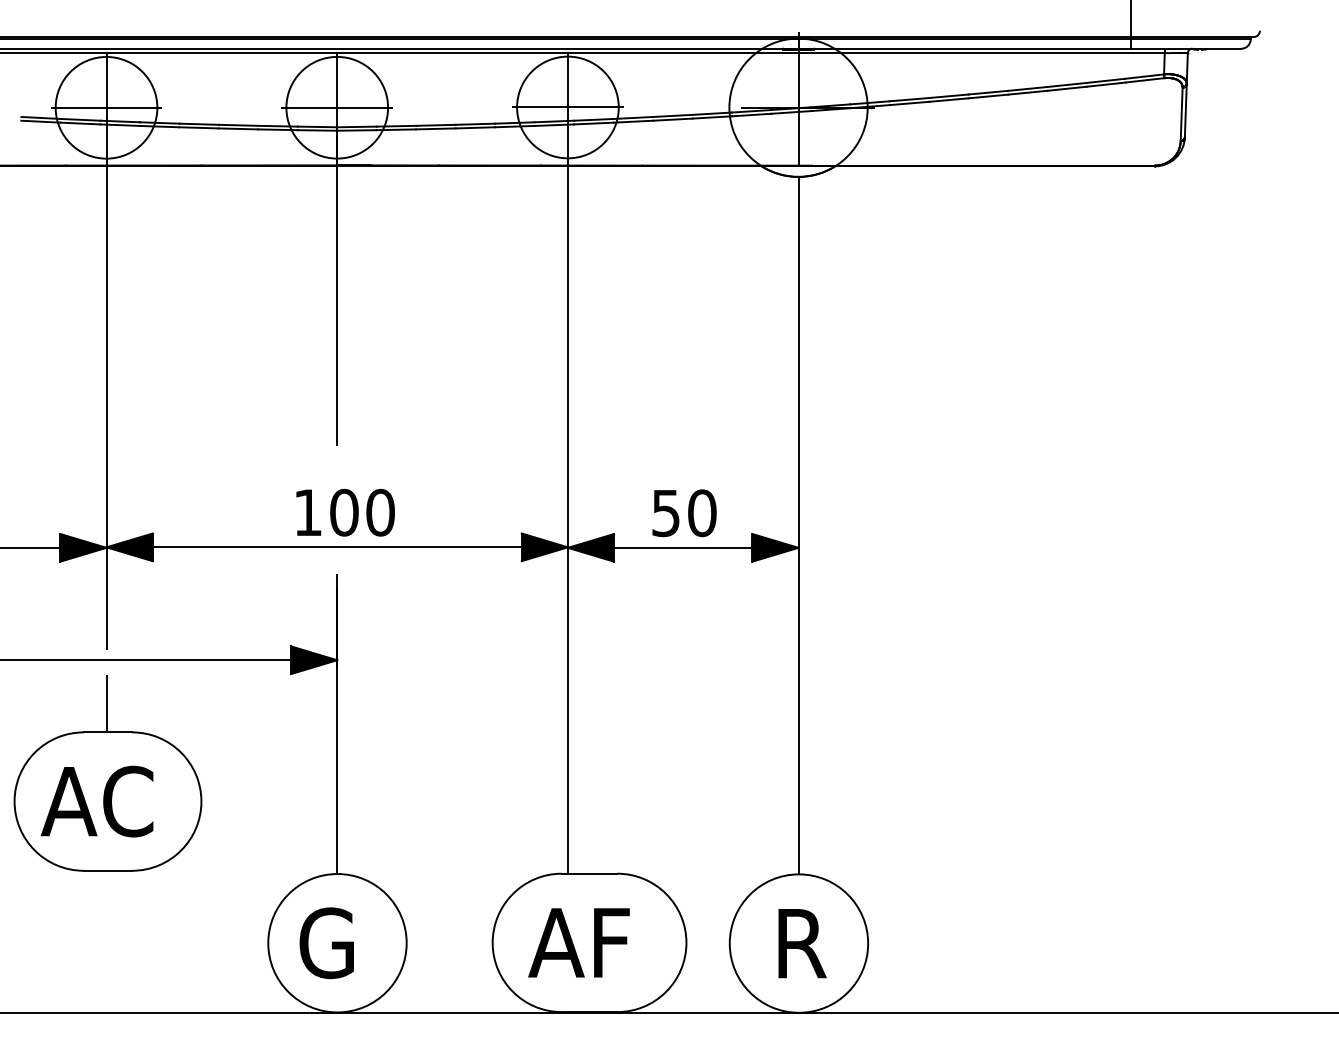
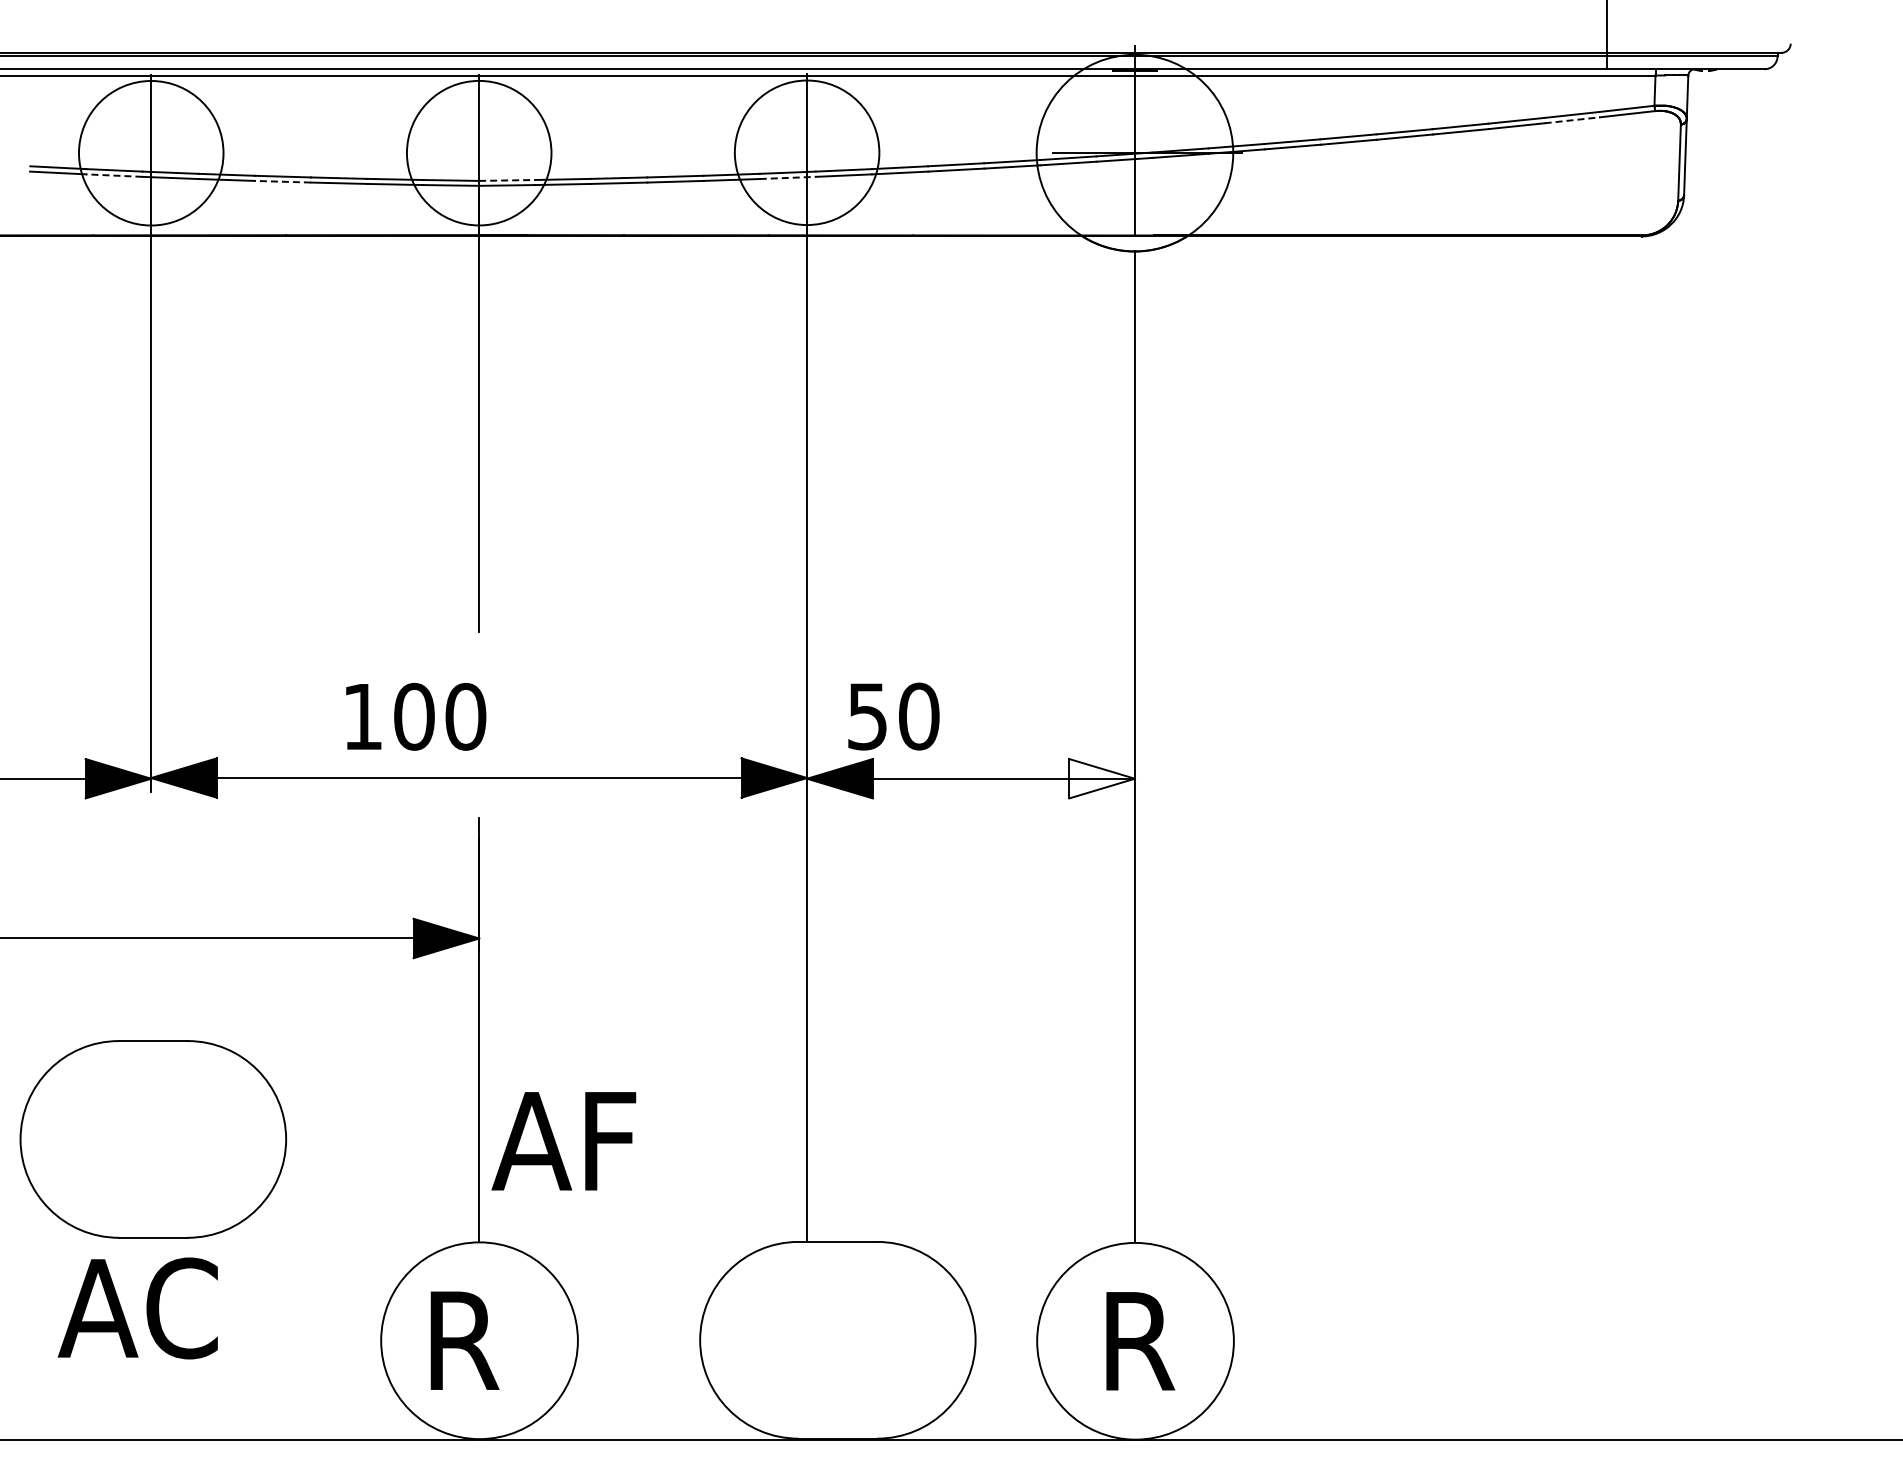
line: (1106, 84) -> (1572, 120), solid -> dashed
line: (105, 107) -> (150, 153), removed
line: (336, 107) -> (478, 153), removed
line: (567, 107) -> (806, 152), removed
line: (79, 123) -> (113, 175), solid -> dashed
line: (554, 124) -> (788, 177), solid -> dashed
line: (357, 126) -> (507, 180), solid -> dashed
line: (198, 127) -> (282, 181), solid -> dashed
text: (345, 512) -> (416, 716), moved
text: (684, 513) -> (893, 716), moved
fill: (775, 547) -> (1101, 778), removed
line: (106, 603) -> (151, 858), removed
line: (106, 703) -> (151, 999), removed
text: (96, 801) -> (137, 1308), moved
text: (326, 943) -> (463, 1340), G -> R
text: (578, 943) -> (563, 1141), moved

